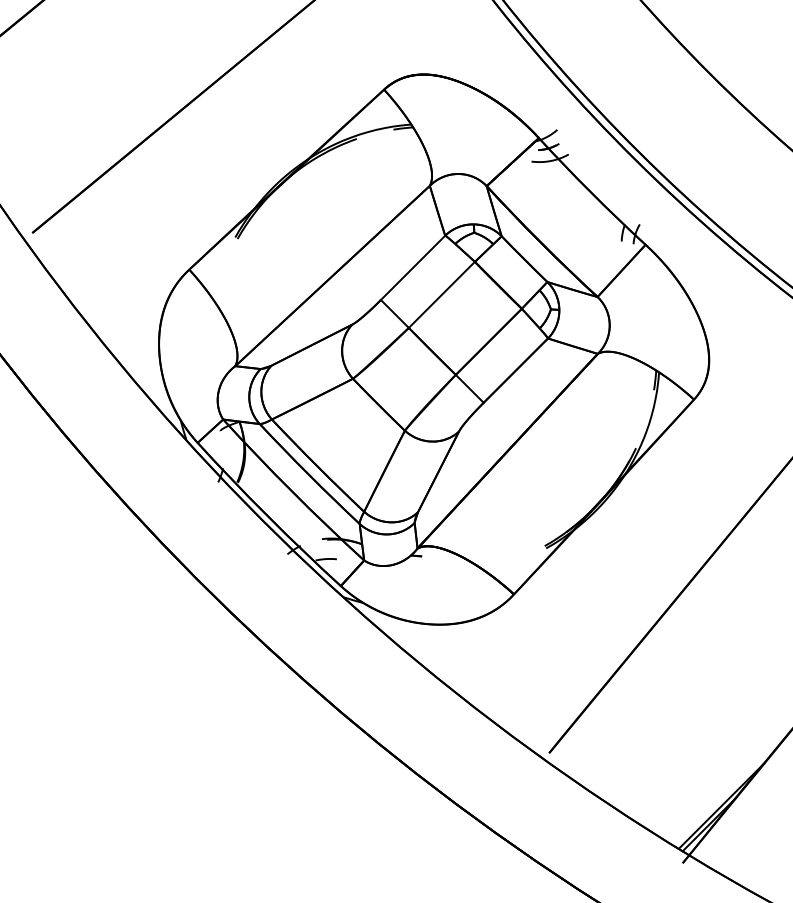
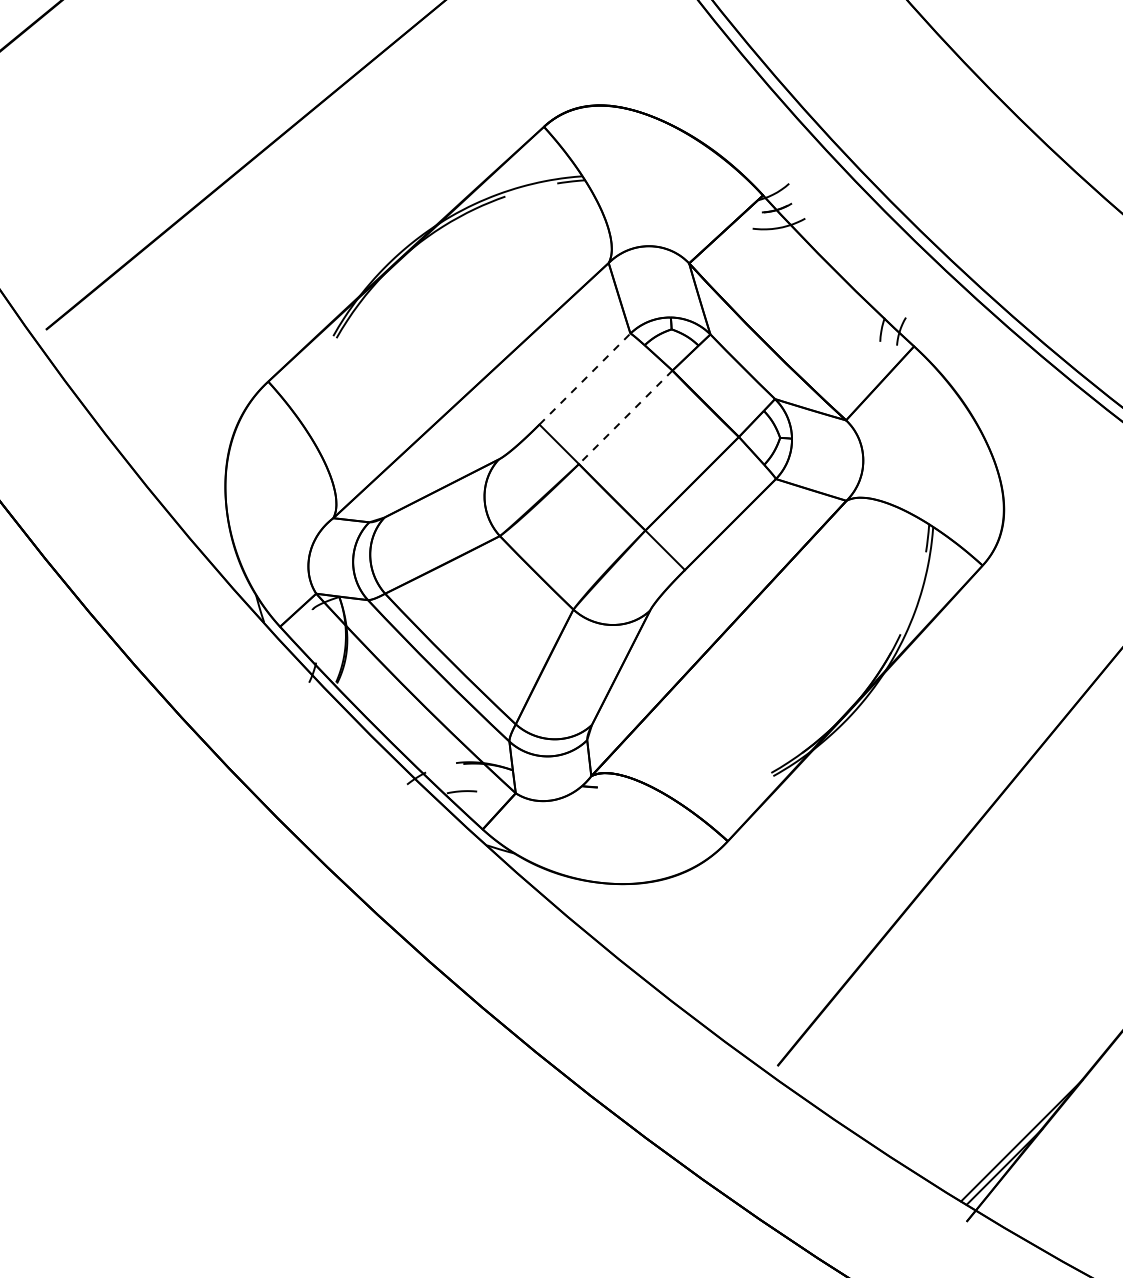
line: (413, 267) -> (585, 378), solid -> dashed
line: (441, 295) -> (625, 417), solid -> dashed

